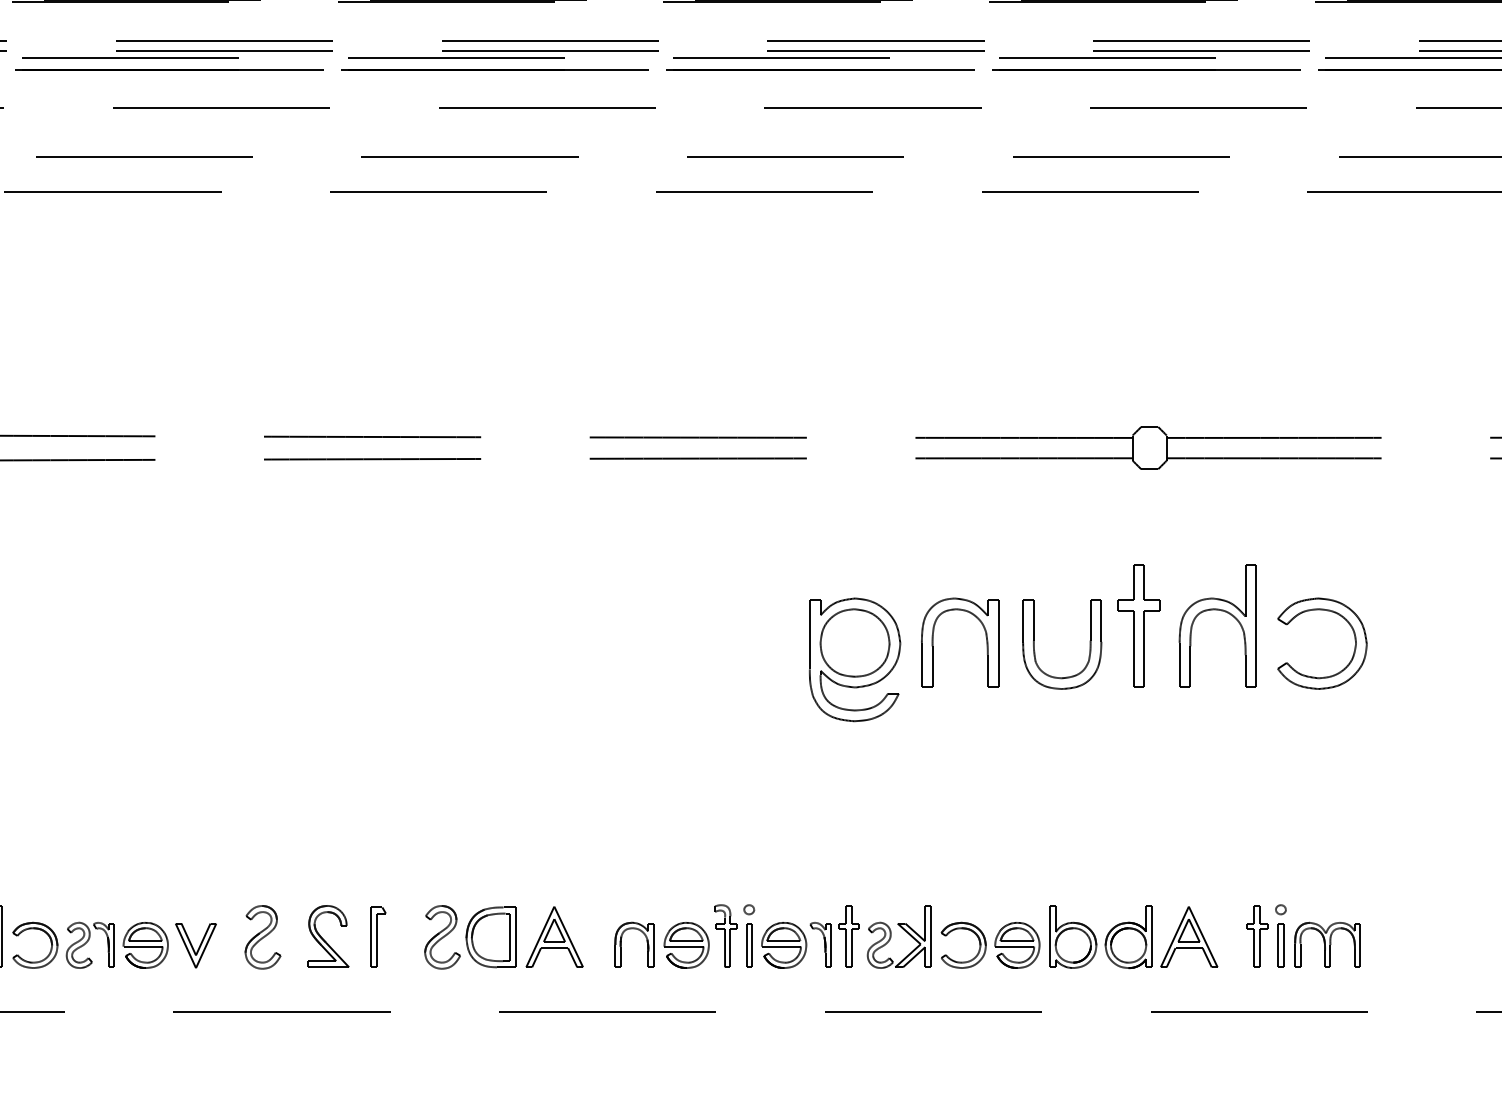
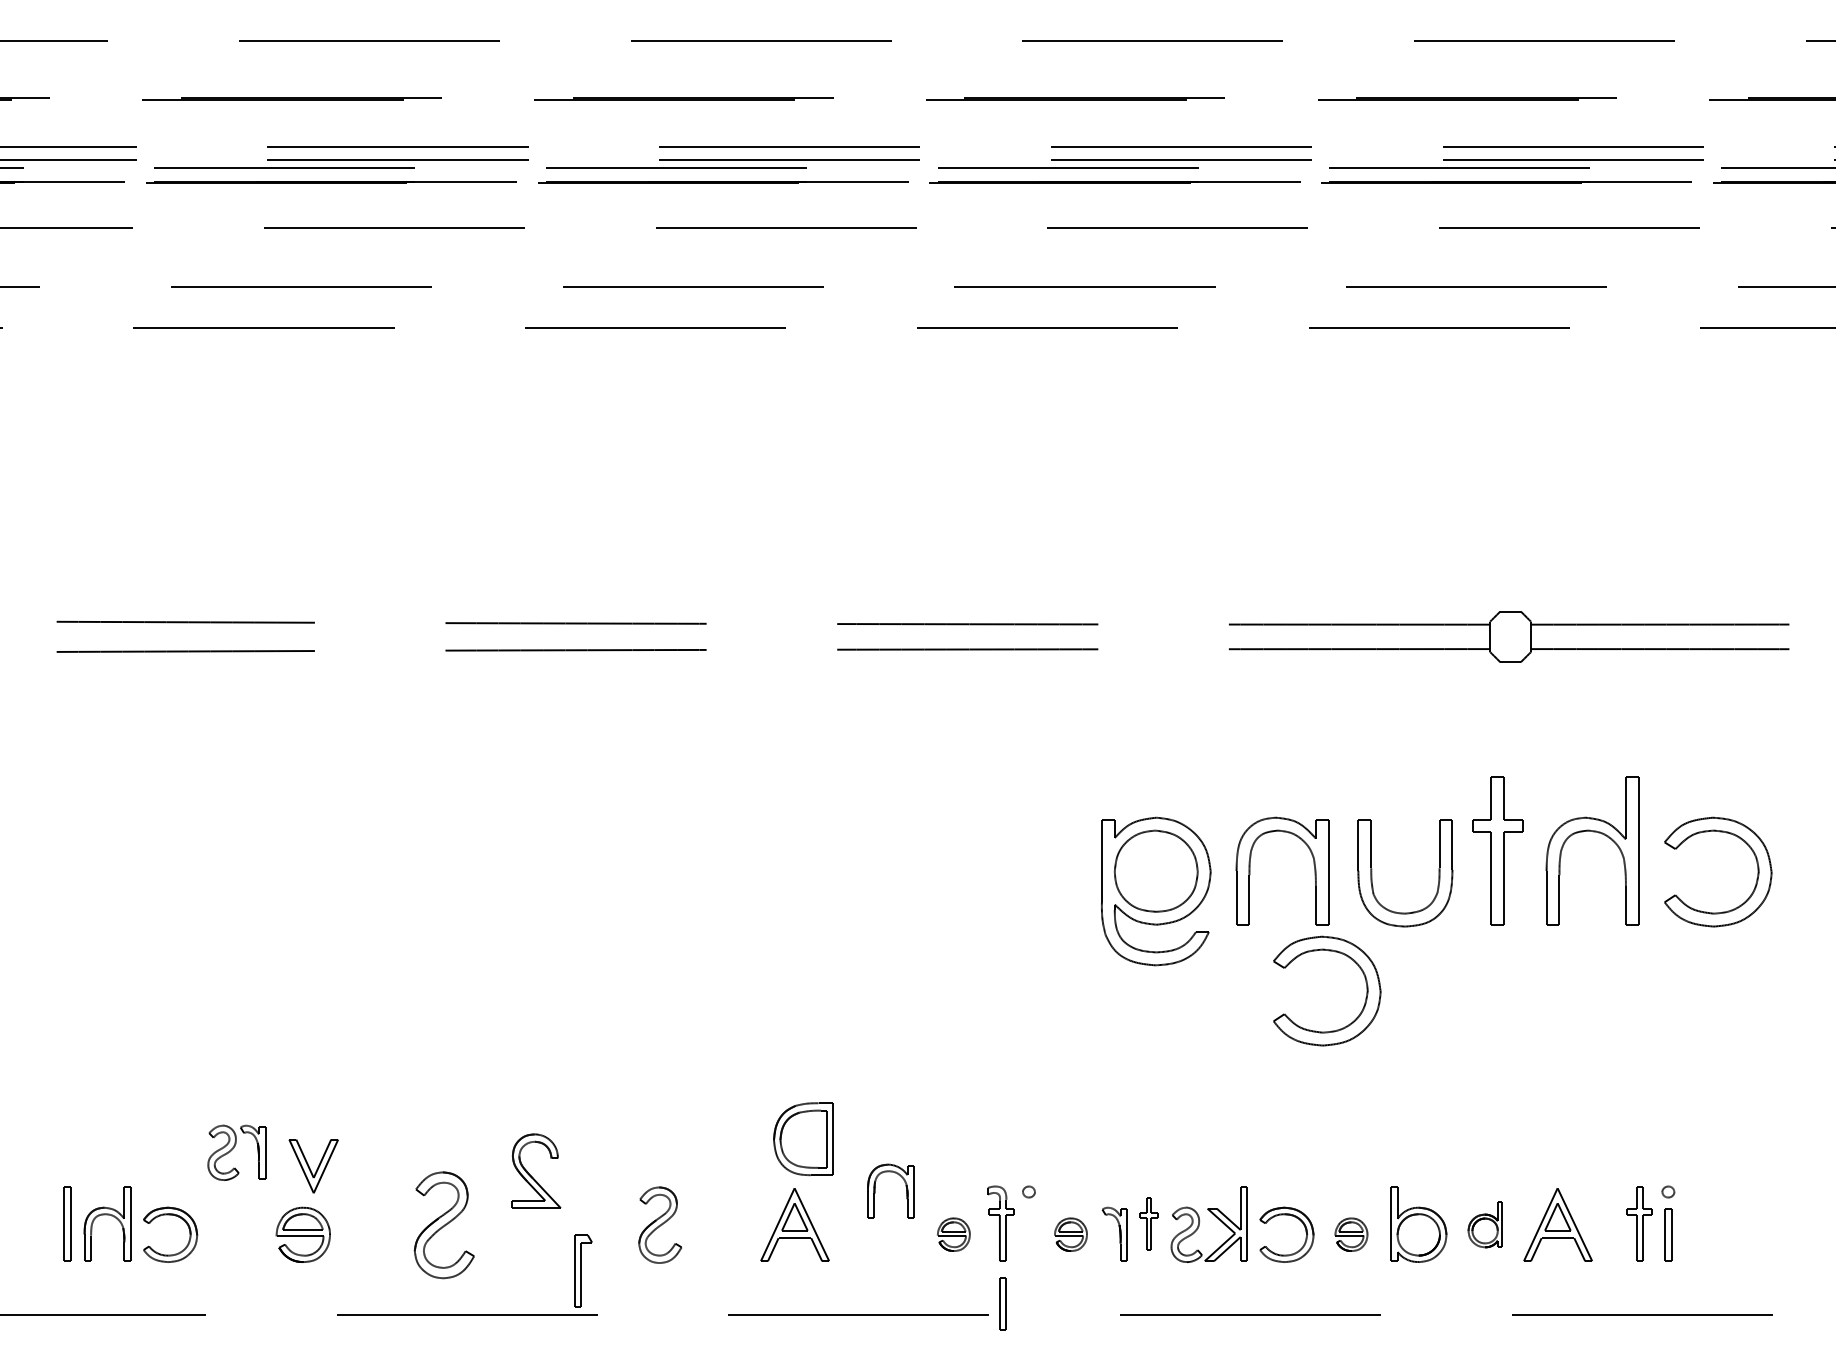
part: (1016, 716) -> (1350, 959), added
part: (848, 935) -> (1148, 1223), size x0.7
part: (263, 936) -> (444, 1224), size x1.4
part: (378, 936) -> (583, 1270), moved
part: (1128, 936) -> (1484, 1224), size x0.6
part: (491, 937) -> (803, 1139), moved
part: (324, 940) -> (531, 1175), moved
part: (621, 944) -> (875, 1190), moved
part: (1327, 944) -> (1724, 1233), removed
part: (90, 945) -> (236, 1152), moved
part: (195, 945) -> (313, 1166), moved
part: (686, 945) -> (953, 1234), size x0.6
part: (748, 945) -> (1002, 1303), moved
part: (783, 945) -> (1070, 1234), size x0.6
part: (1017, 945) -> (1351, 1234), size x0.6

